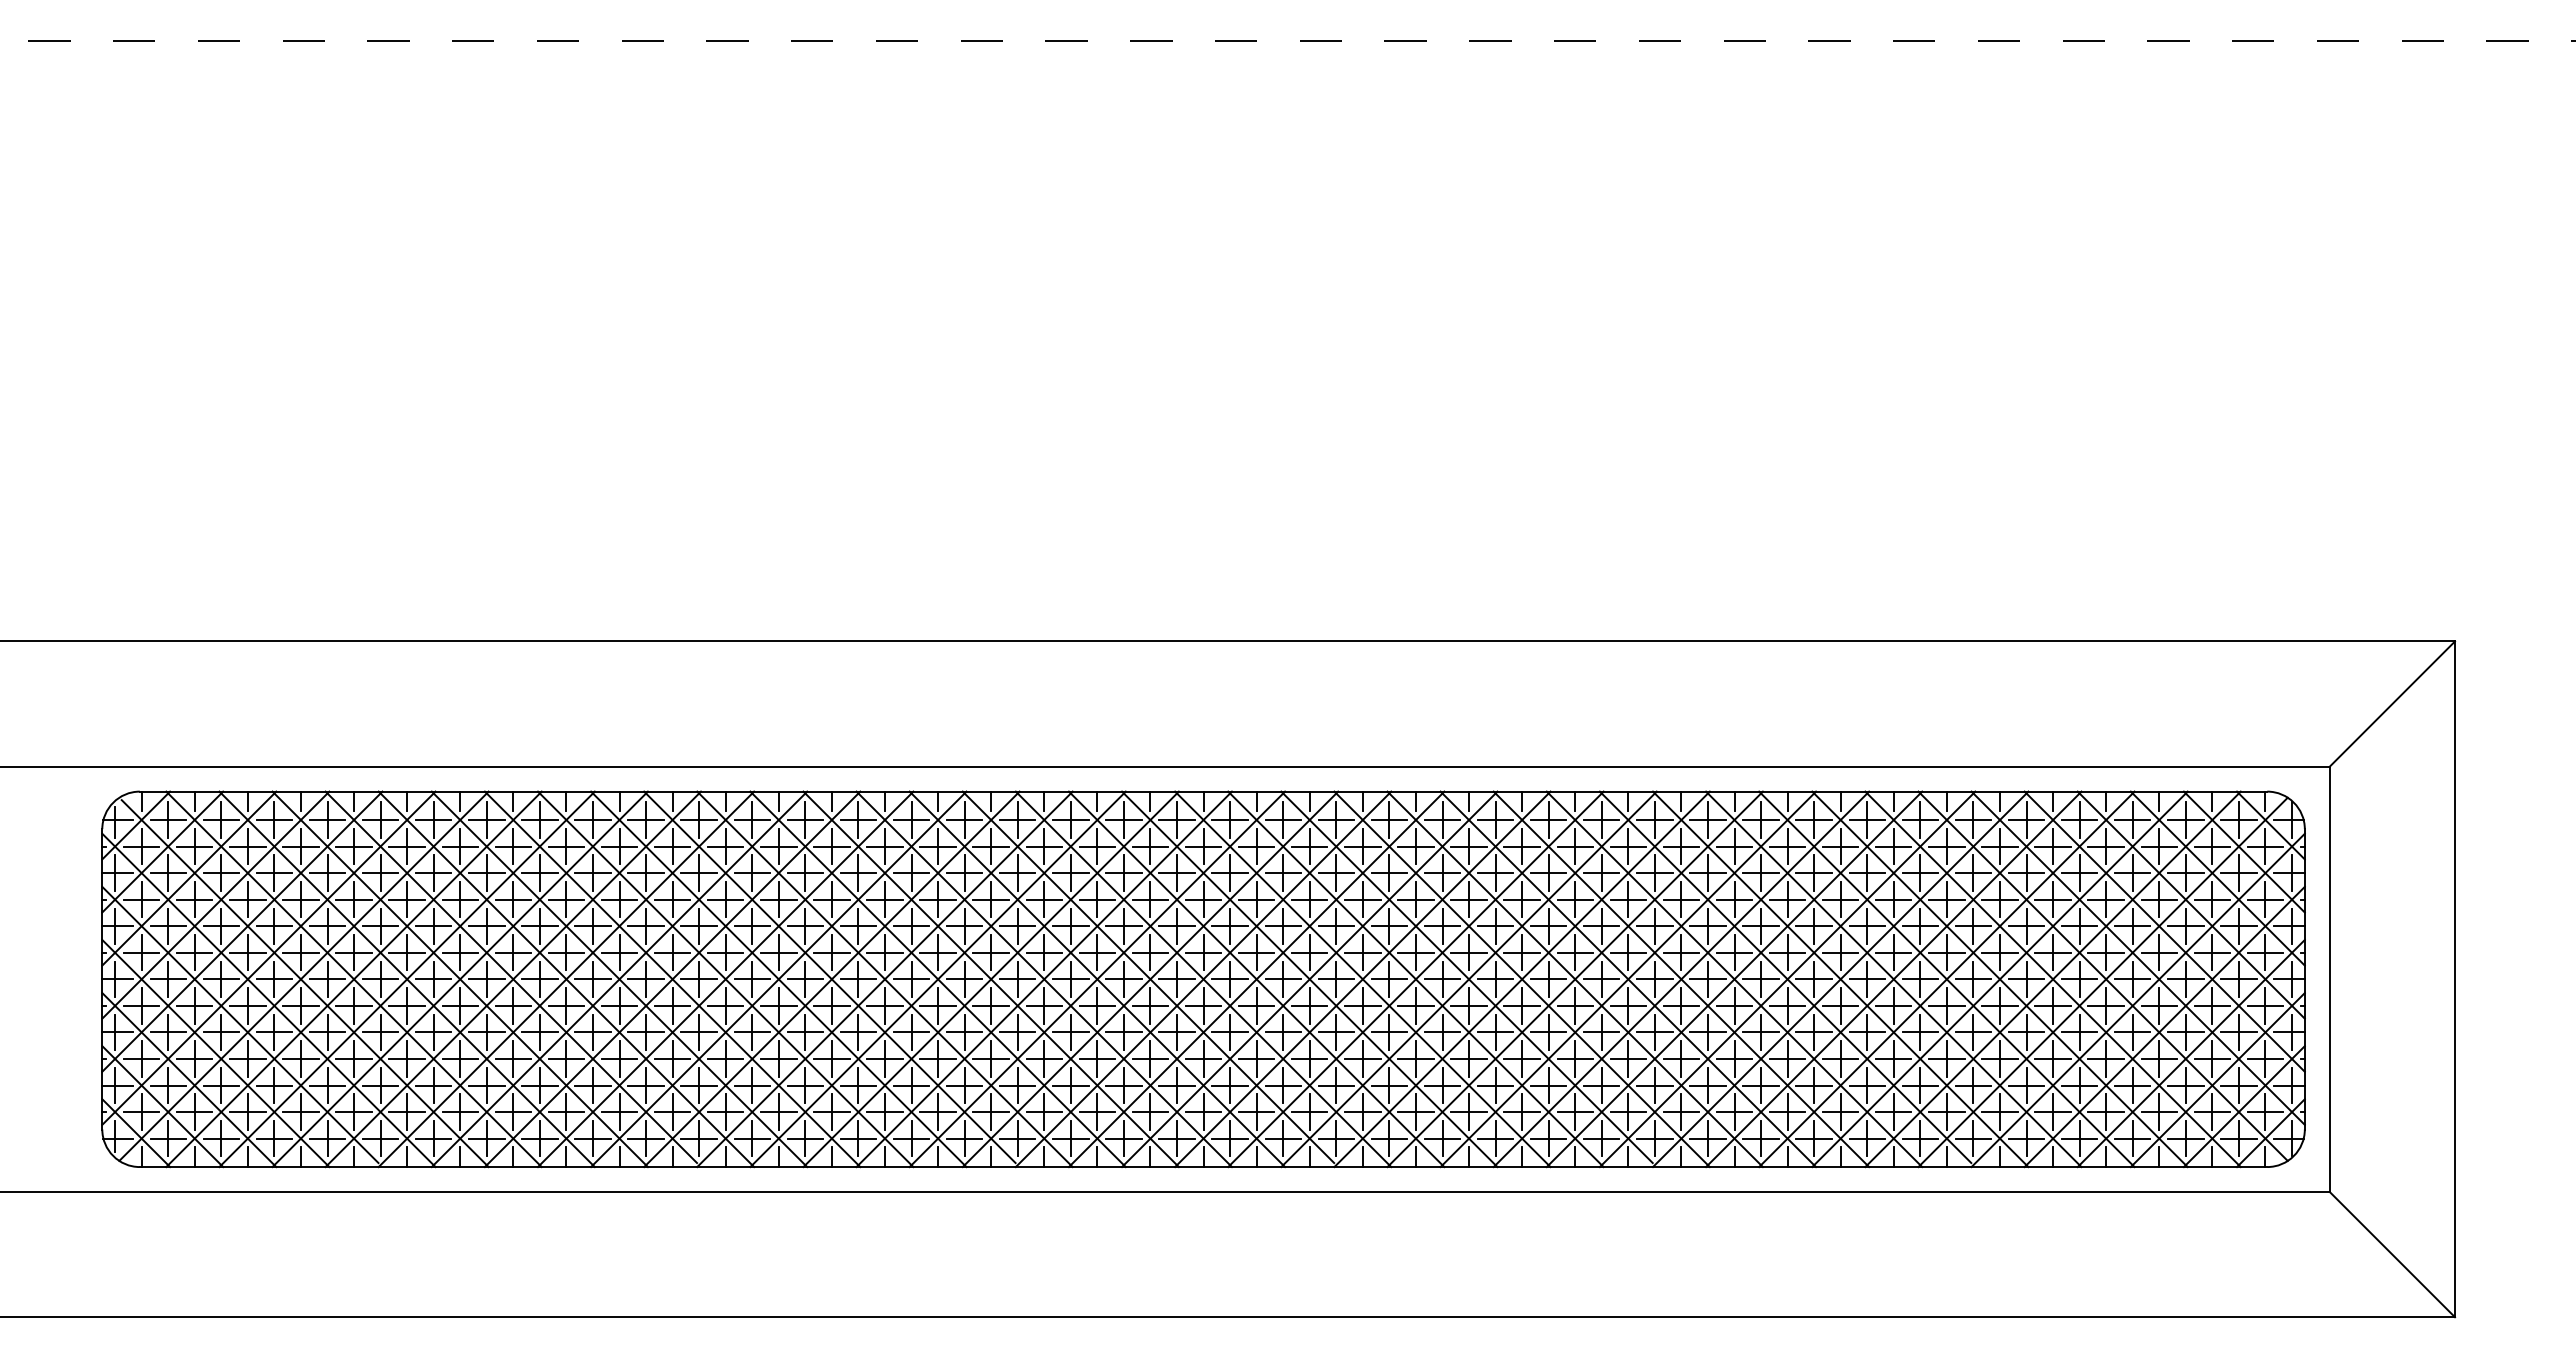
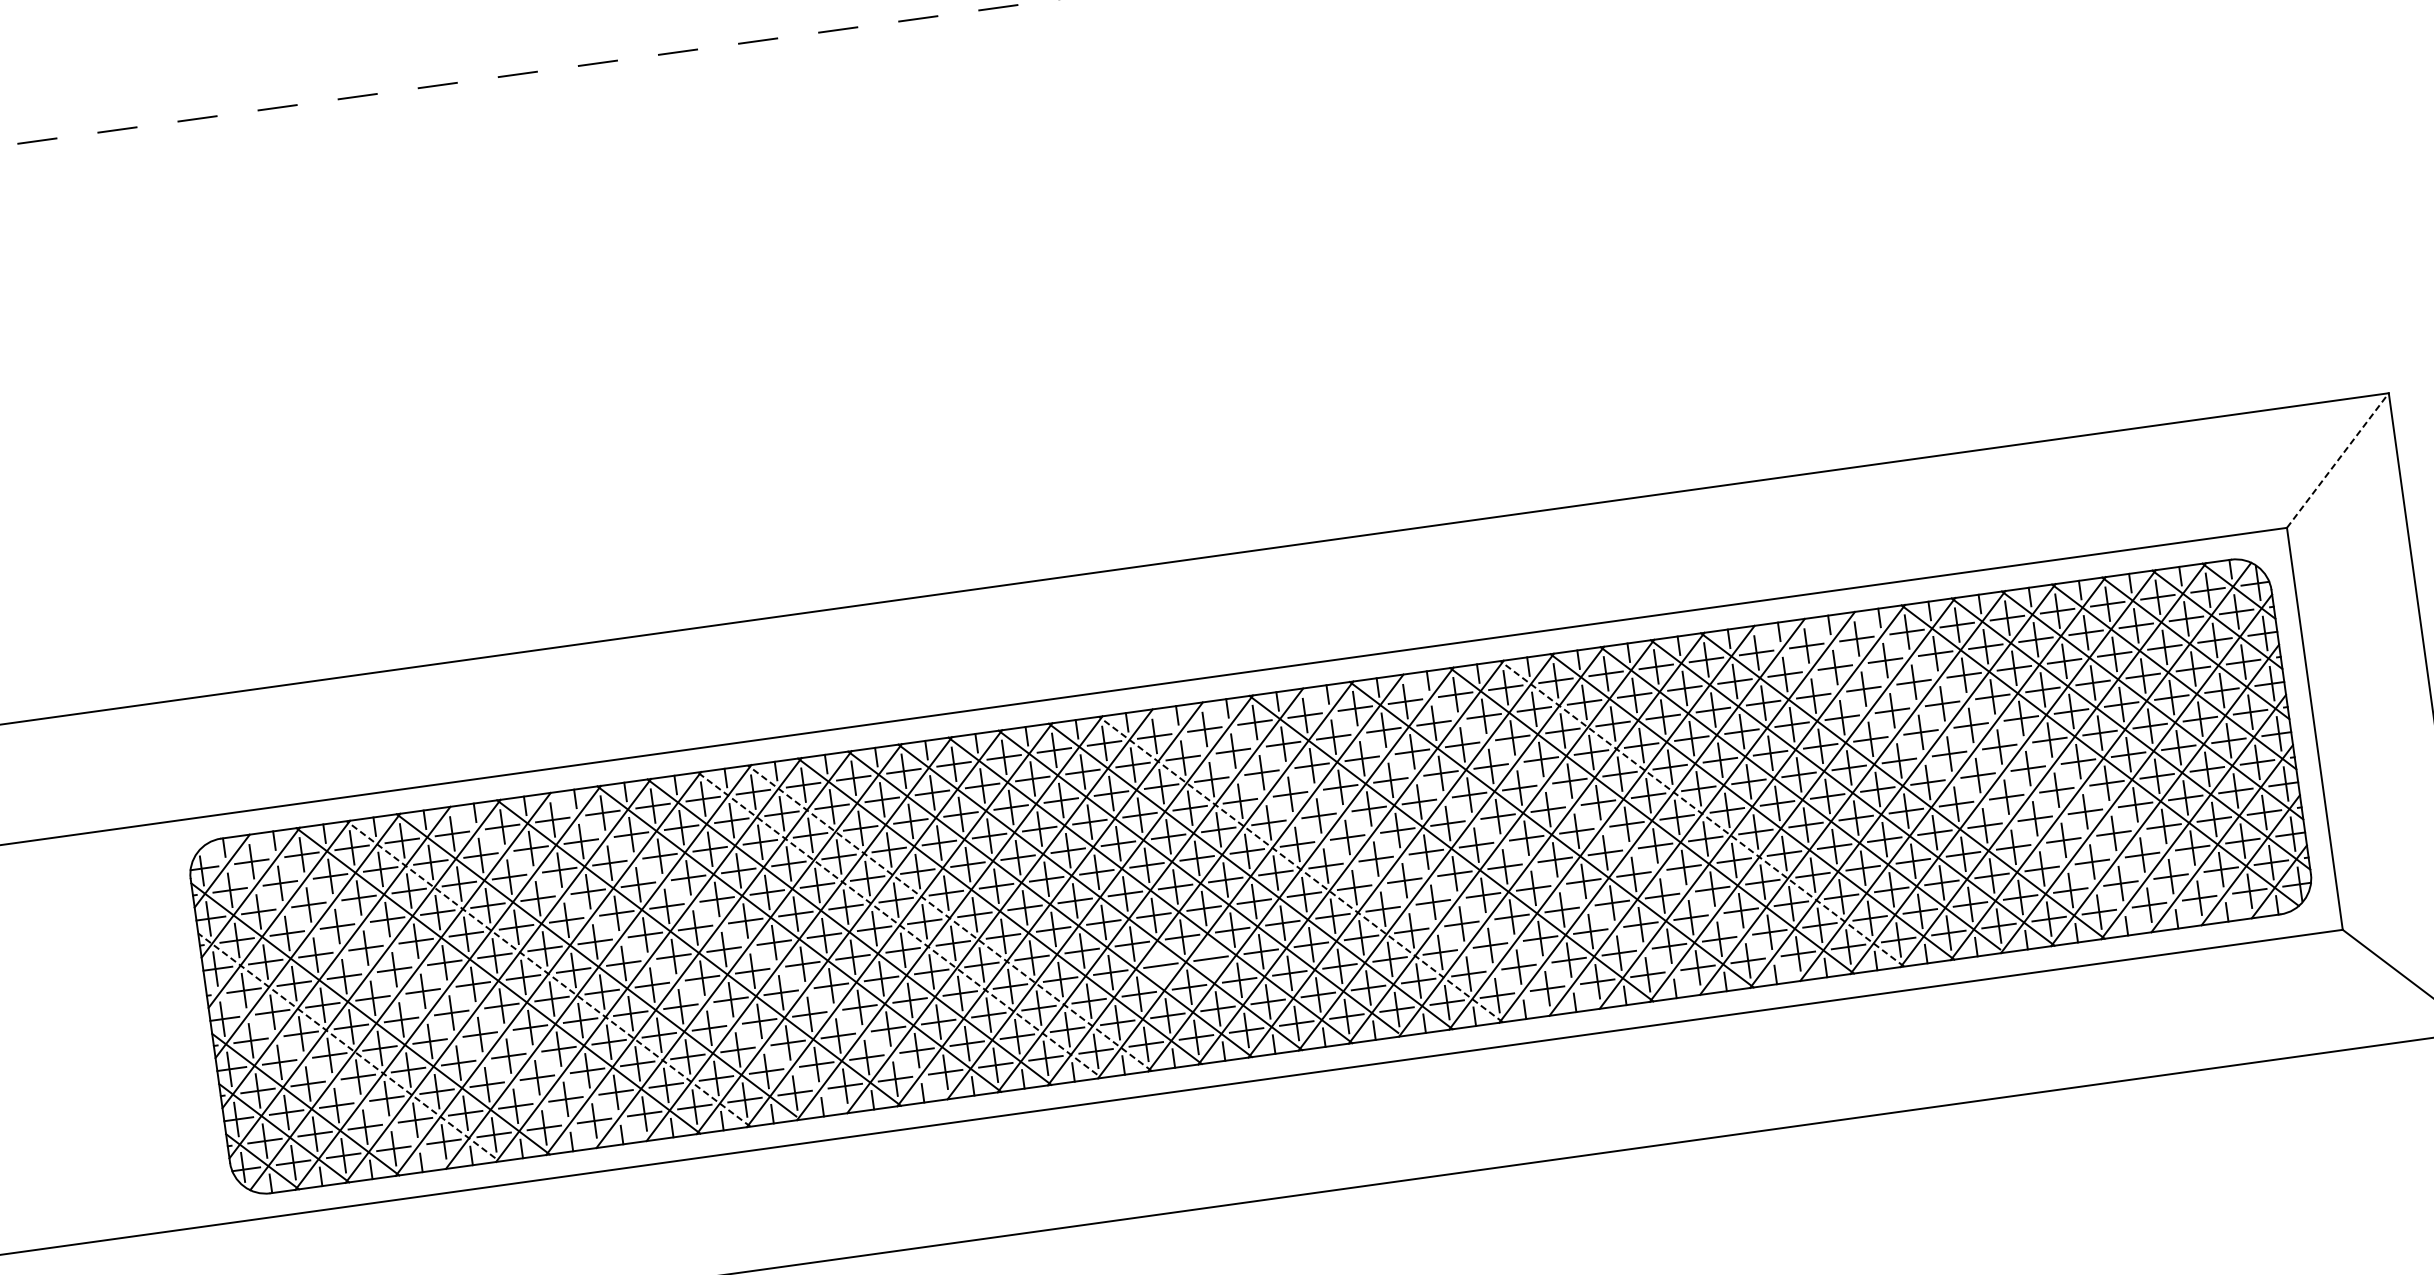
line: (2392, 703) -> (2337, 460), solid -> dashed
line: (829, 977) -> (897, 923), solid -> dashed
line: (1466, 977) -> (1498, 840), removed
line: (459, 978) -> (547, 973), solid -> dashed
line: (884, 978) -> (949, 917), solid -> dashed
line: (1256, 978) -> (1300, 868), solid -> dashed
line: (1681, 978) -> (1702, 813), solid -> dashed
line: (353, 979) -> (447, 988), removed
line: (566, 979) -> (648, 960), removed
line: (672, 979) -> (749, 946), removed
line: (1309, 979) -> (1350, 862), removed
line: (1362, 979) -> (1400, 855), removed
line: (1574, 979) -> (1601, 828), removed
line: (1946, 979) -> (1952, 779), removed
line: (1999, 979) -> (2002, 772), removed
line: (2052, 979) -> (2052, 765), removed
line: (304, 983) -> (401, 998), removed
line: (240, 1024) -> (346, 1045), solid -> dashed
line: (215, 1053) -> (327, 1076), removed
line: (1097, 1058) -> (1160, 965), removed
line: (1150, 1058) -> (1211, 958), removed

